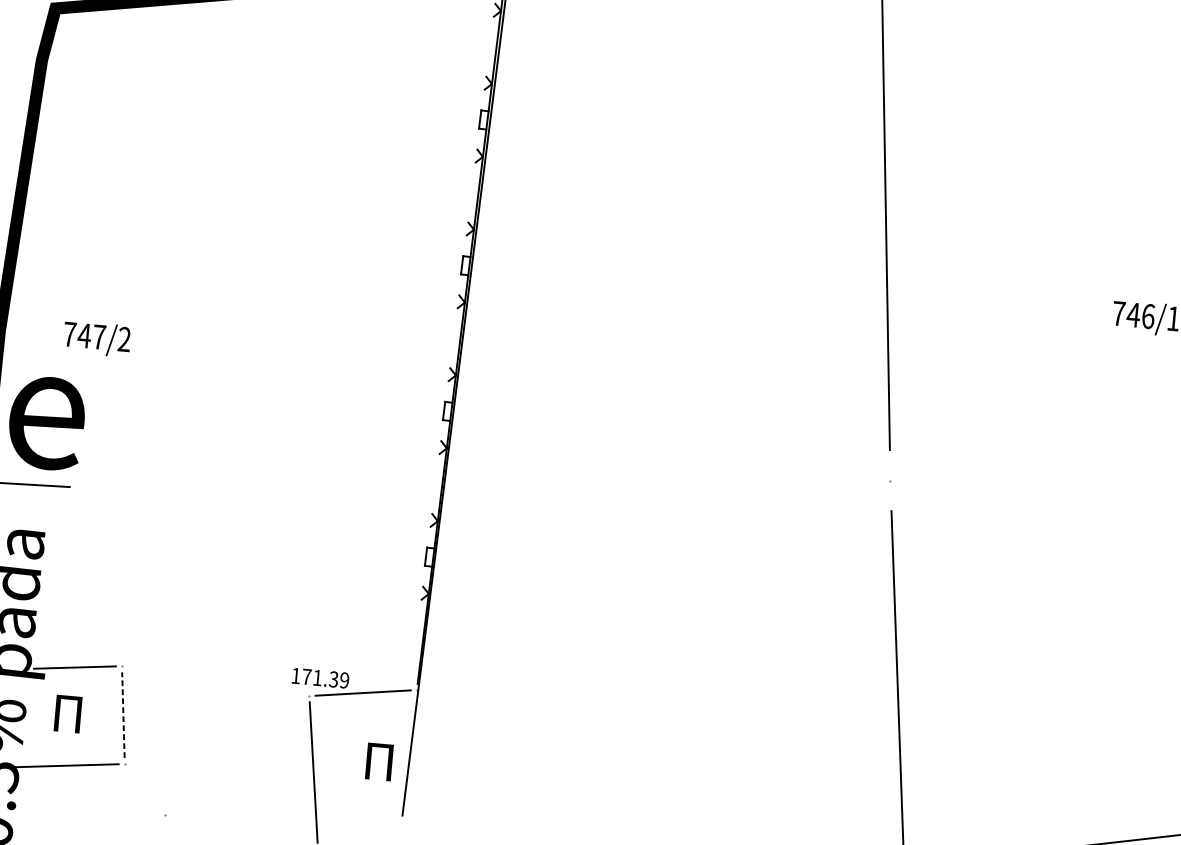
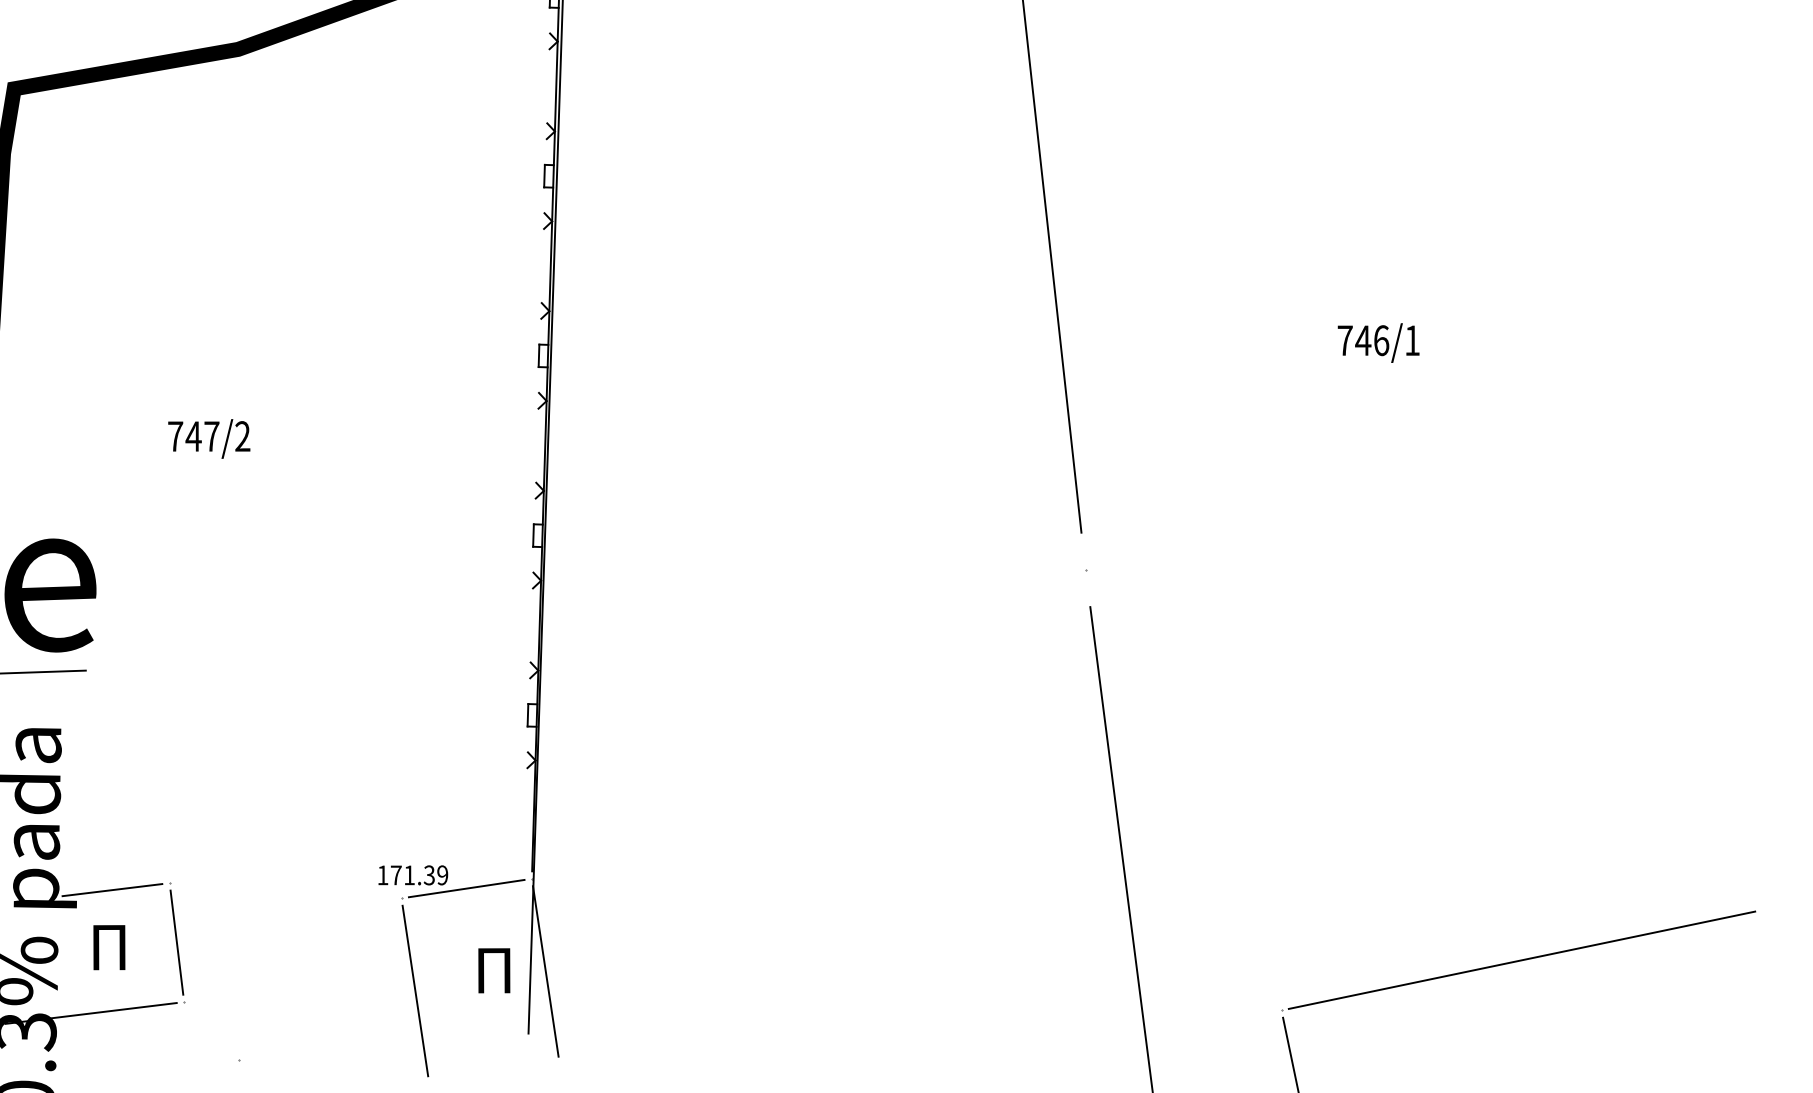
text: (97, 338) -> (209, 438), moved
line: (123, 714) -> (176, 942), dashed -> solid
line: (420, 766) -> (545, 971), added

